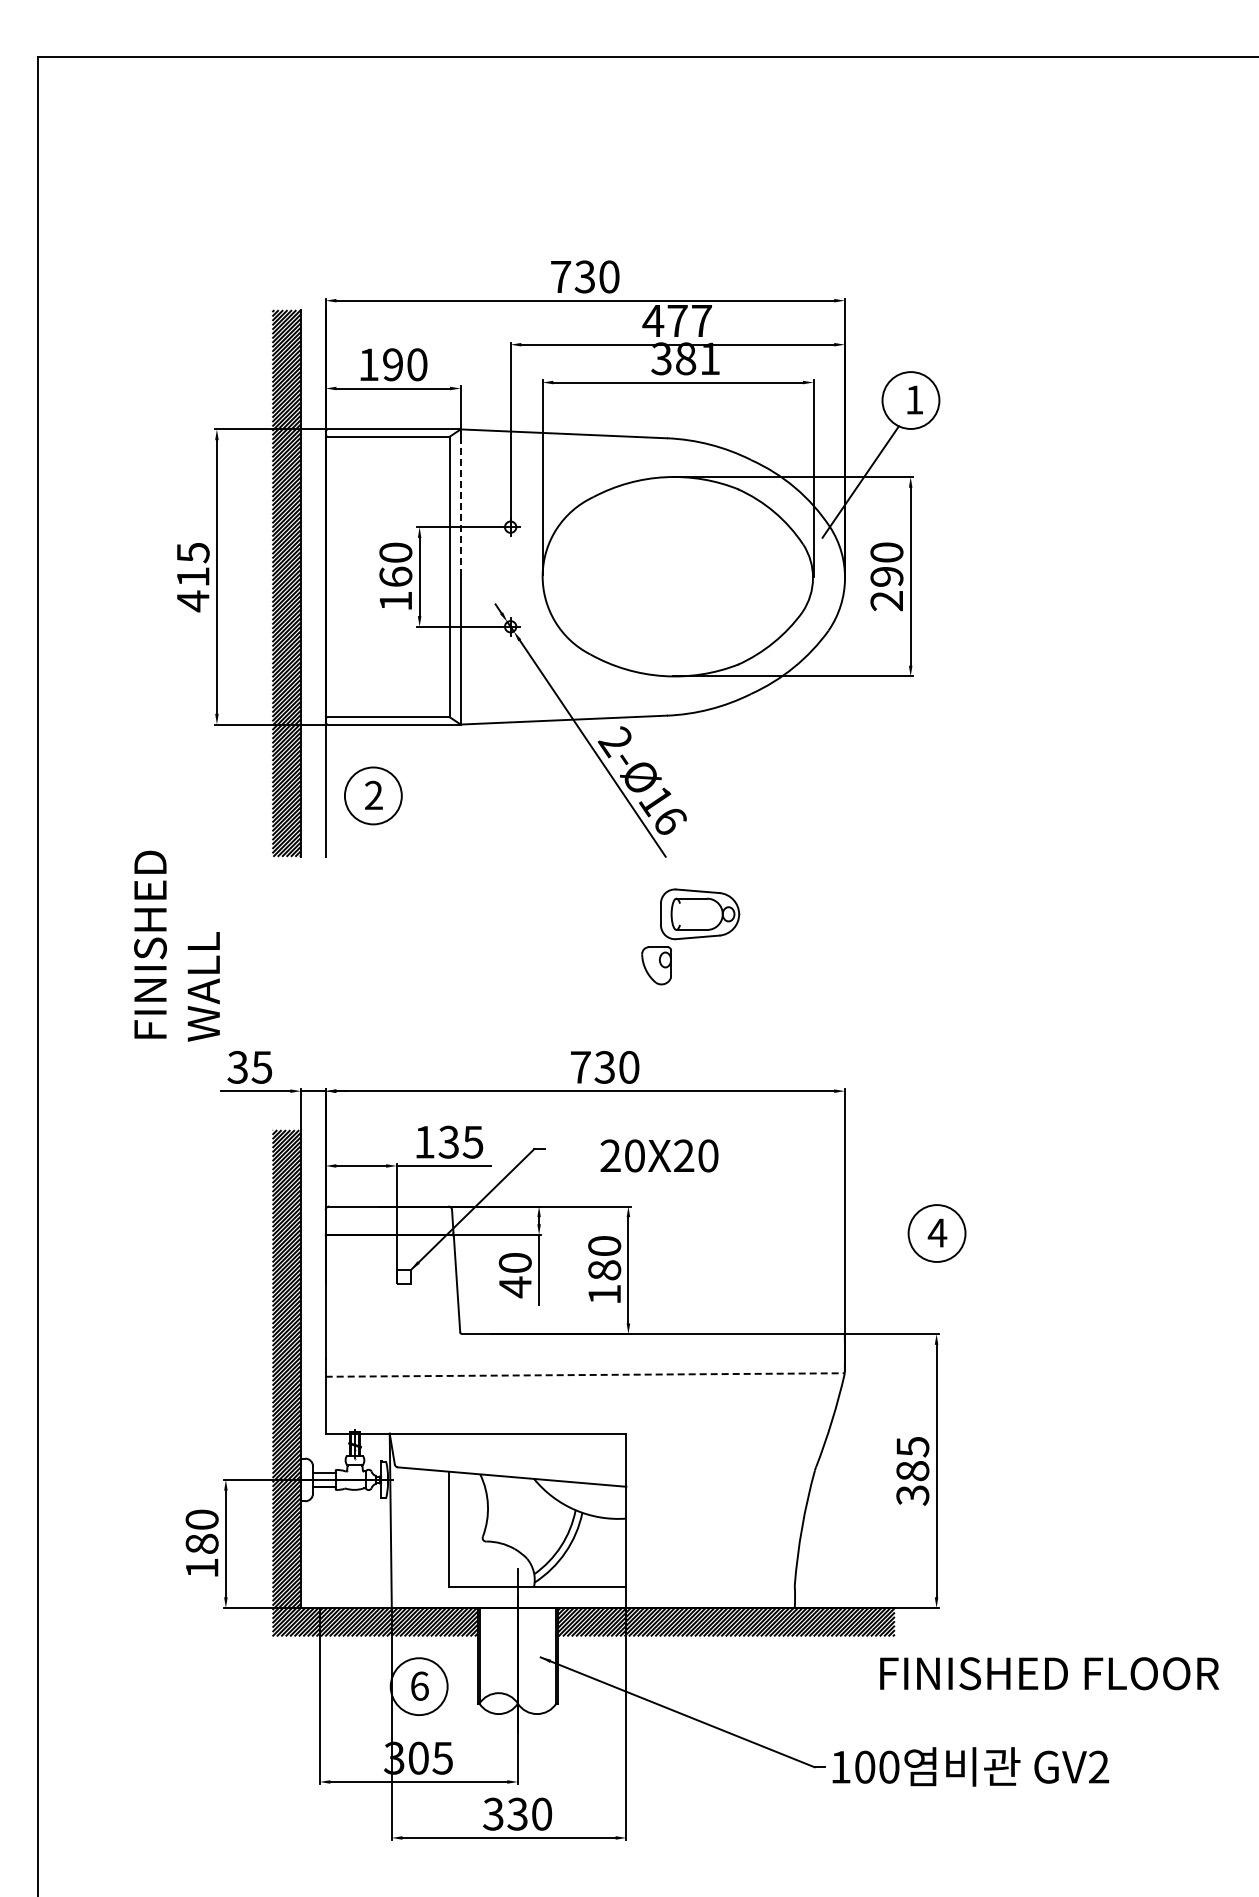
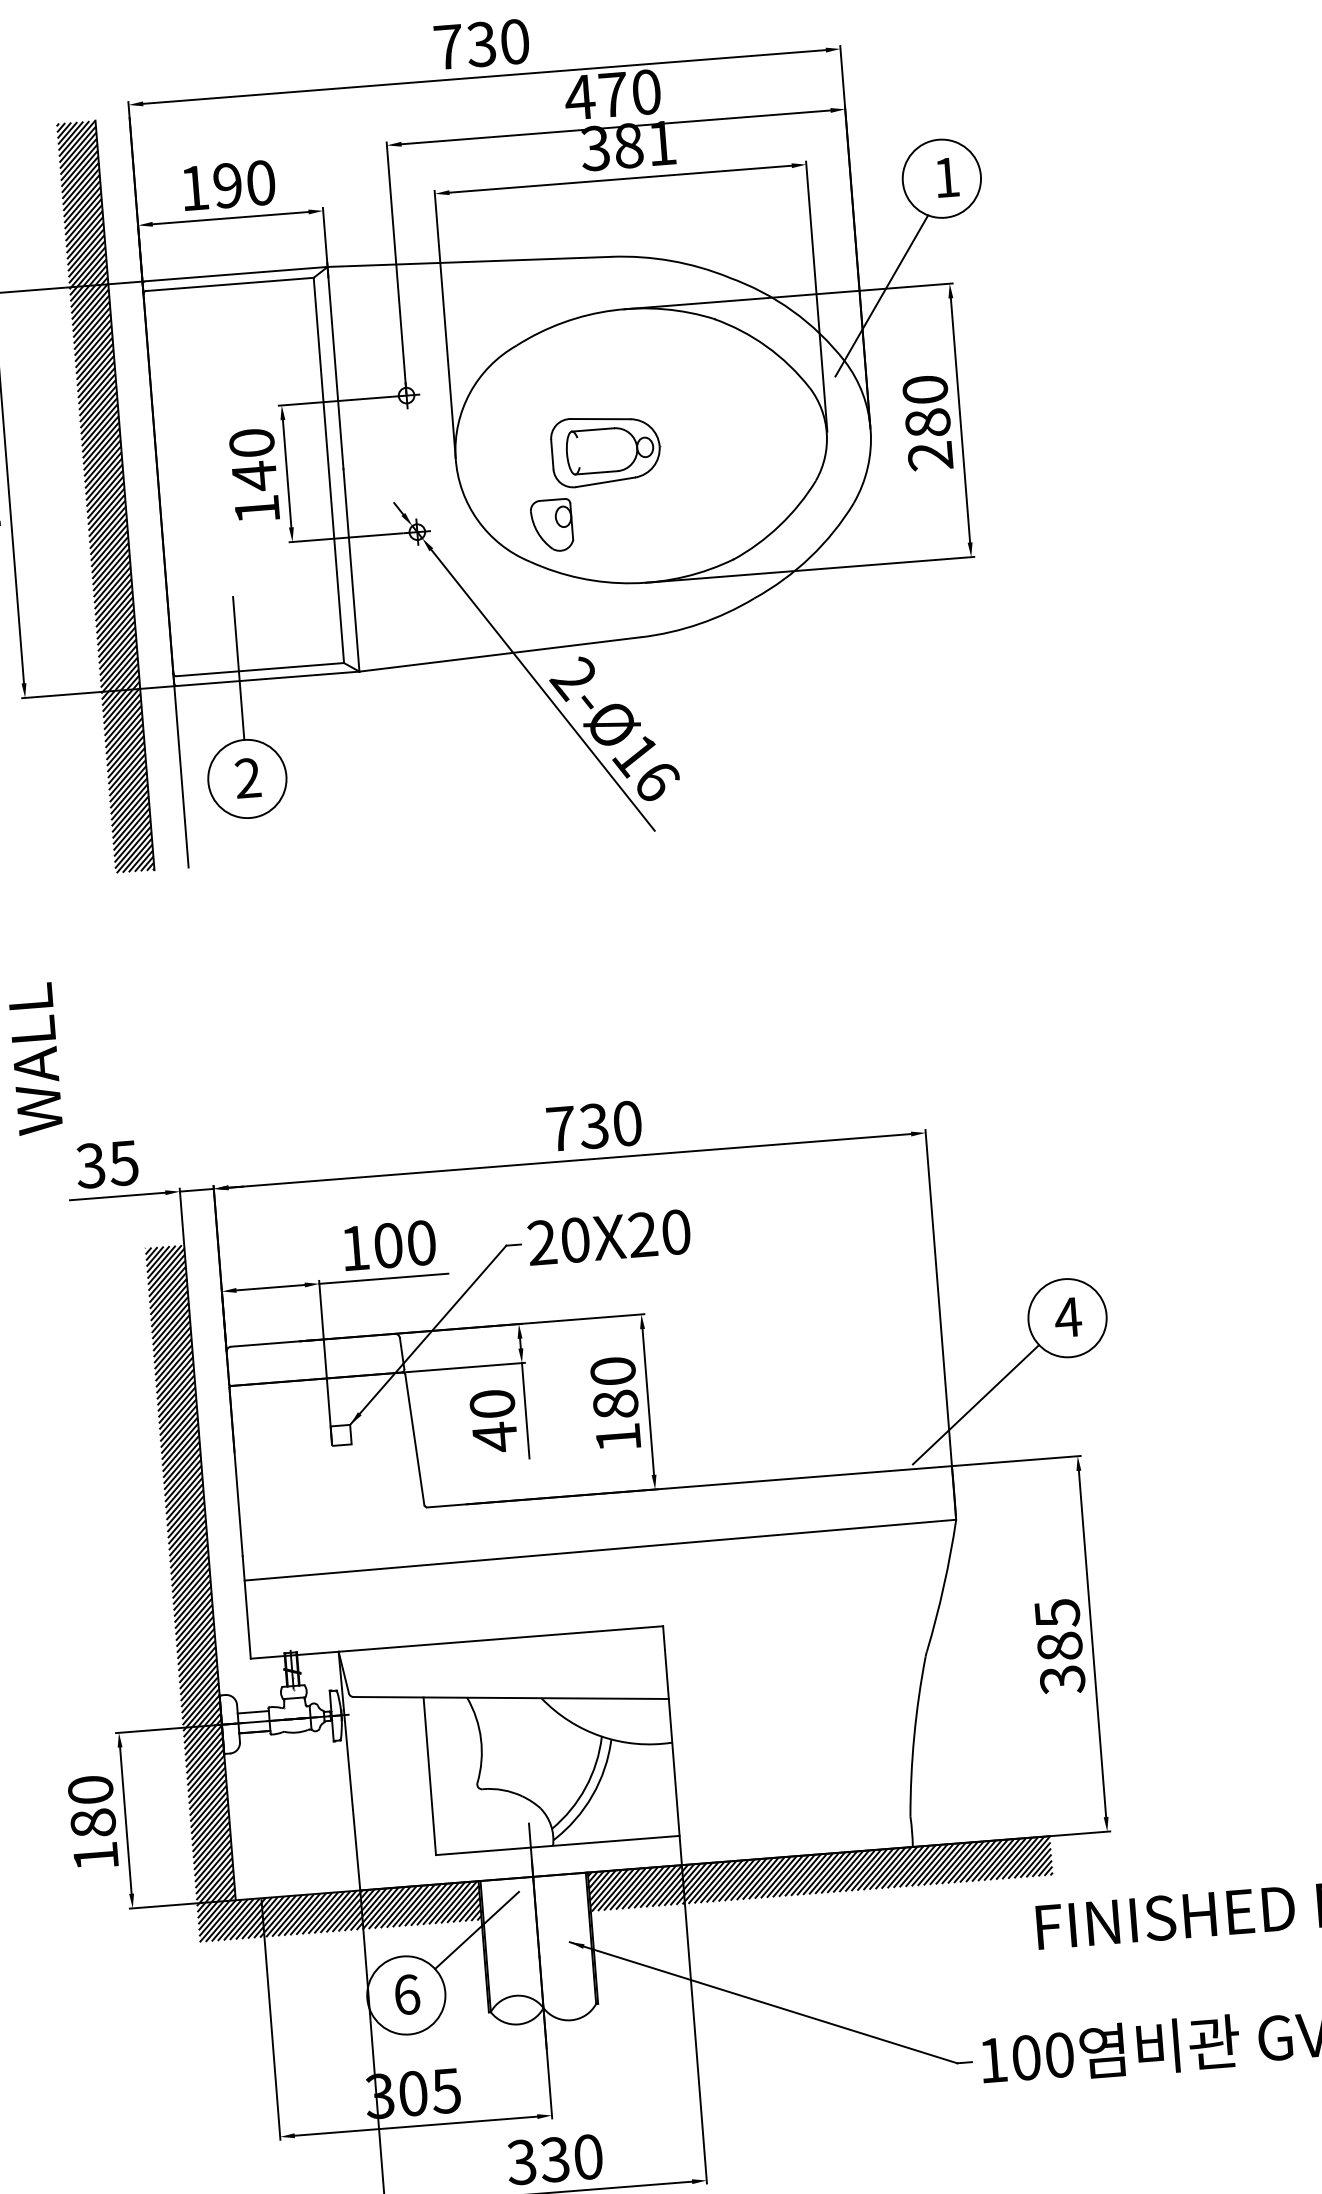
text: (701, 320) -> (646, 91), 477 -> 470
line: (460, 502) -> (335, 367), dashed -> solid
text: (886, 576) -> (927, 422), 290 -> 280
text: (395, 577) -> (254, 477), 160 -> 140
line: (373, 715) -> (238, 668), added
part: (690, 936) -> (595, 481), moved
text: (460, 1141) -> (404, 1243), 135 -> 100
text: (659, 1155) -> (609, 1236), moved
line: (865, 1290) -> (975, 1404), added
line: (585, 1375) -> (600, 1550), dashed -> solid
line: (473, 1643) -> (476, 1930), added

